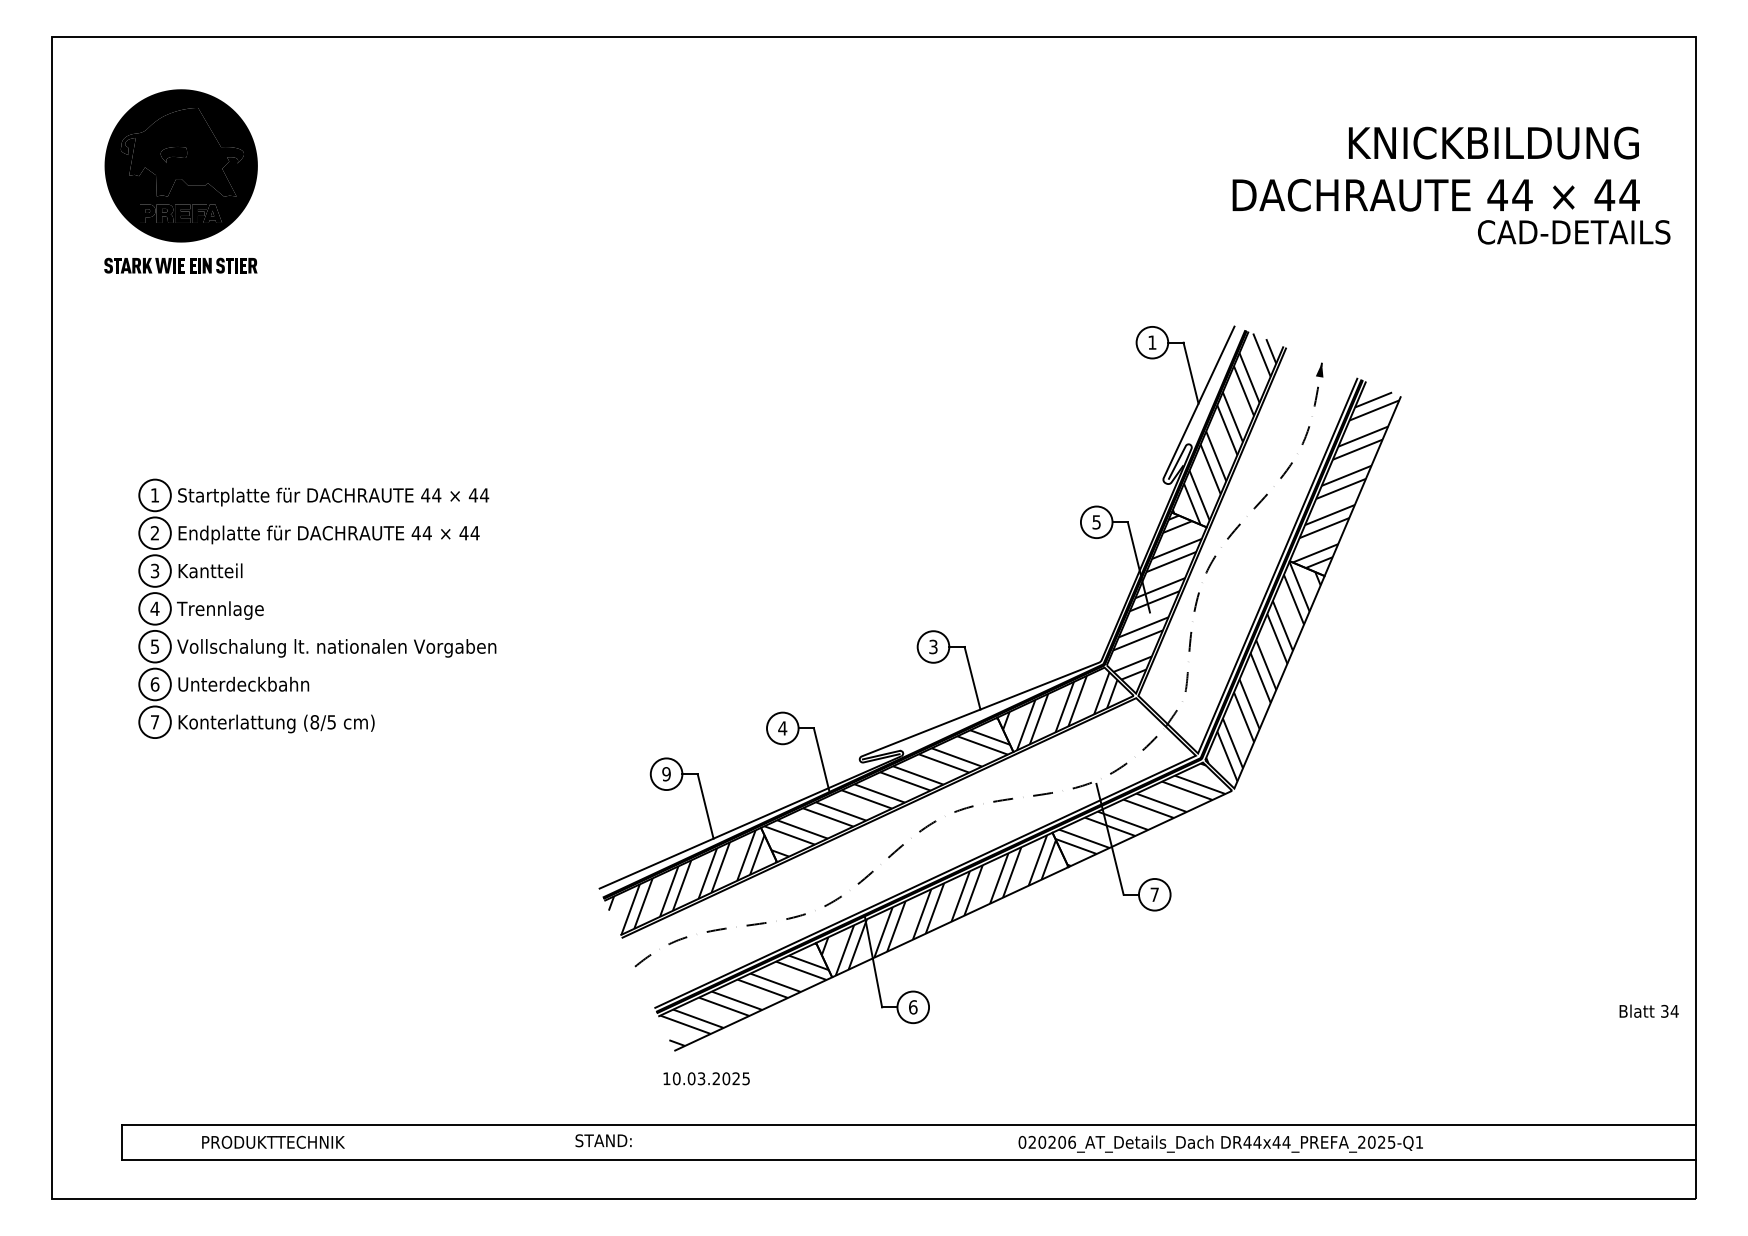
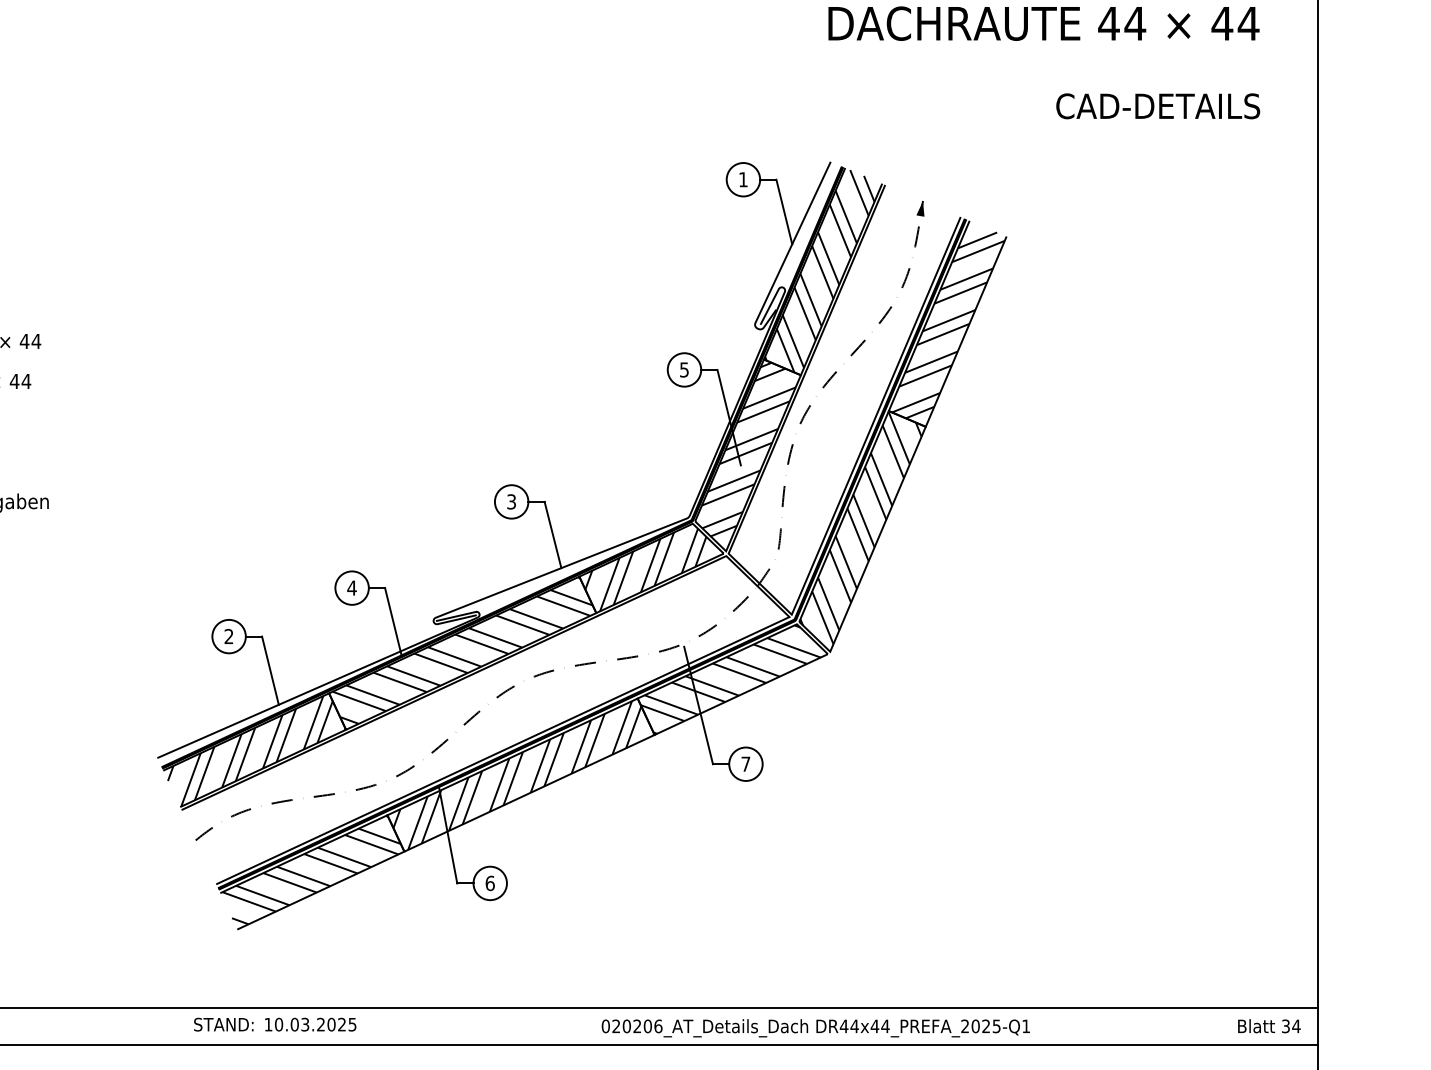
text: (1574, 232) -> (1158, 106), moved
text: (666, 774) -> (229, 636), 9 -> 2
text: (1648, 1010) -> (1268, 1025), moved
text: (706, 1078) -> (310, 1024), moved
text: (603, 1140) -> (223, 1024), moved

